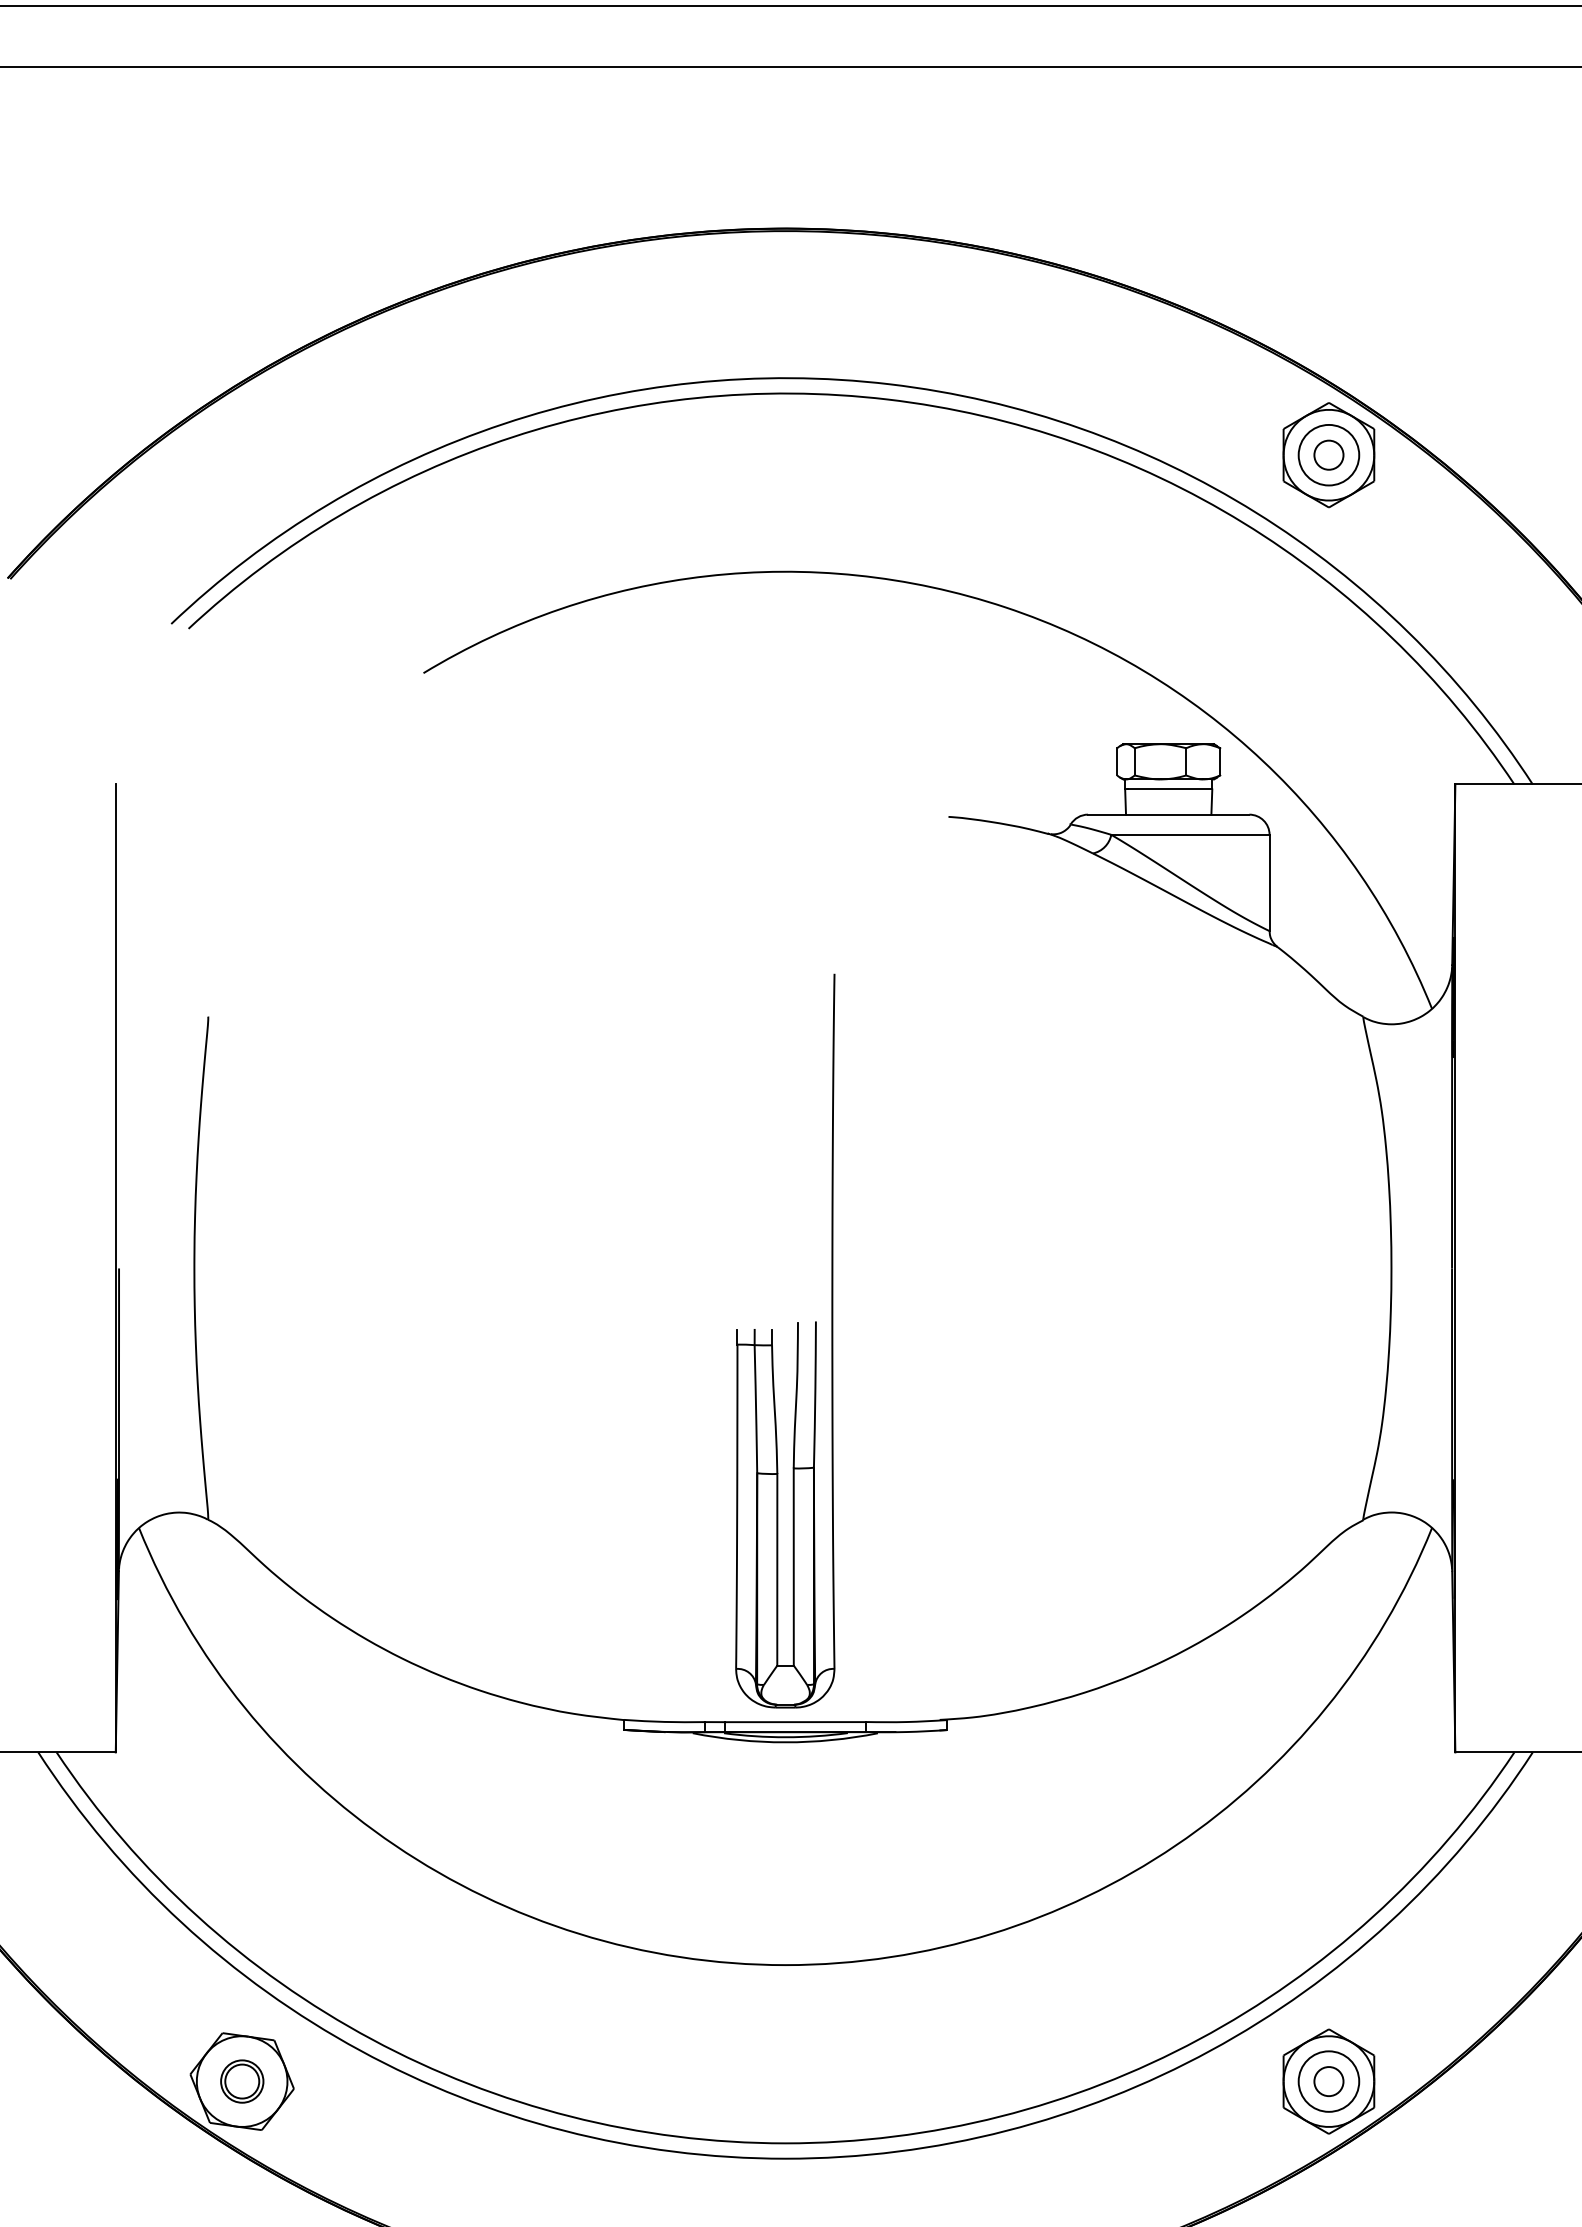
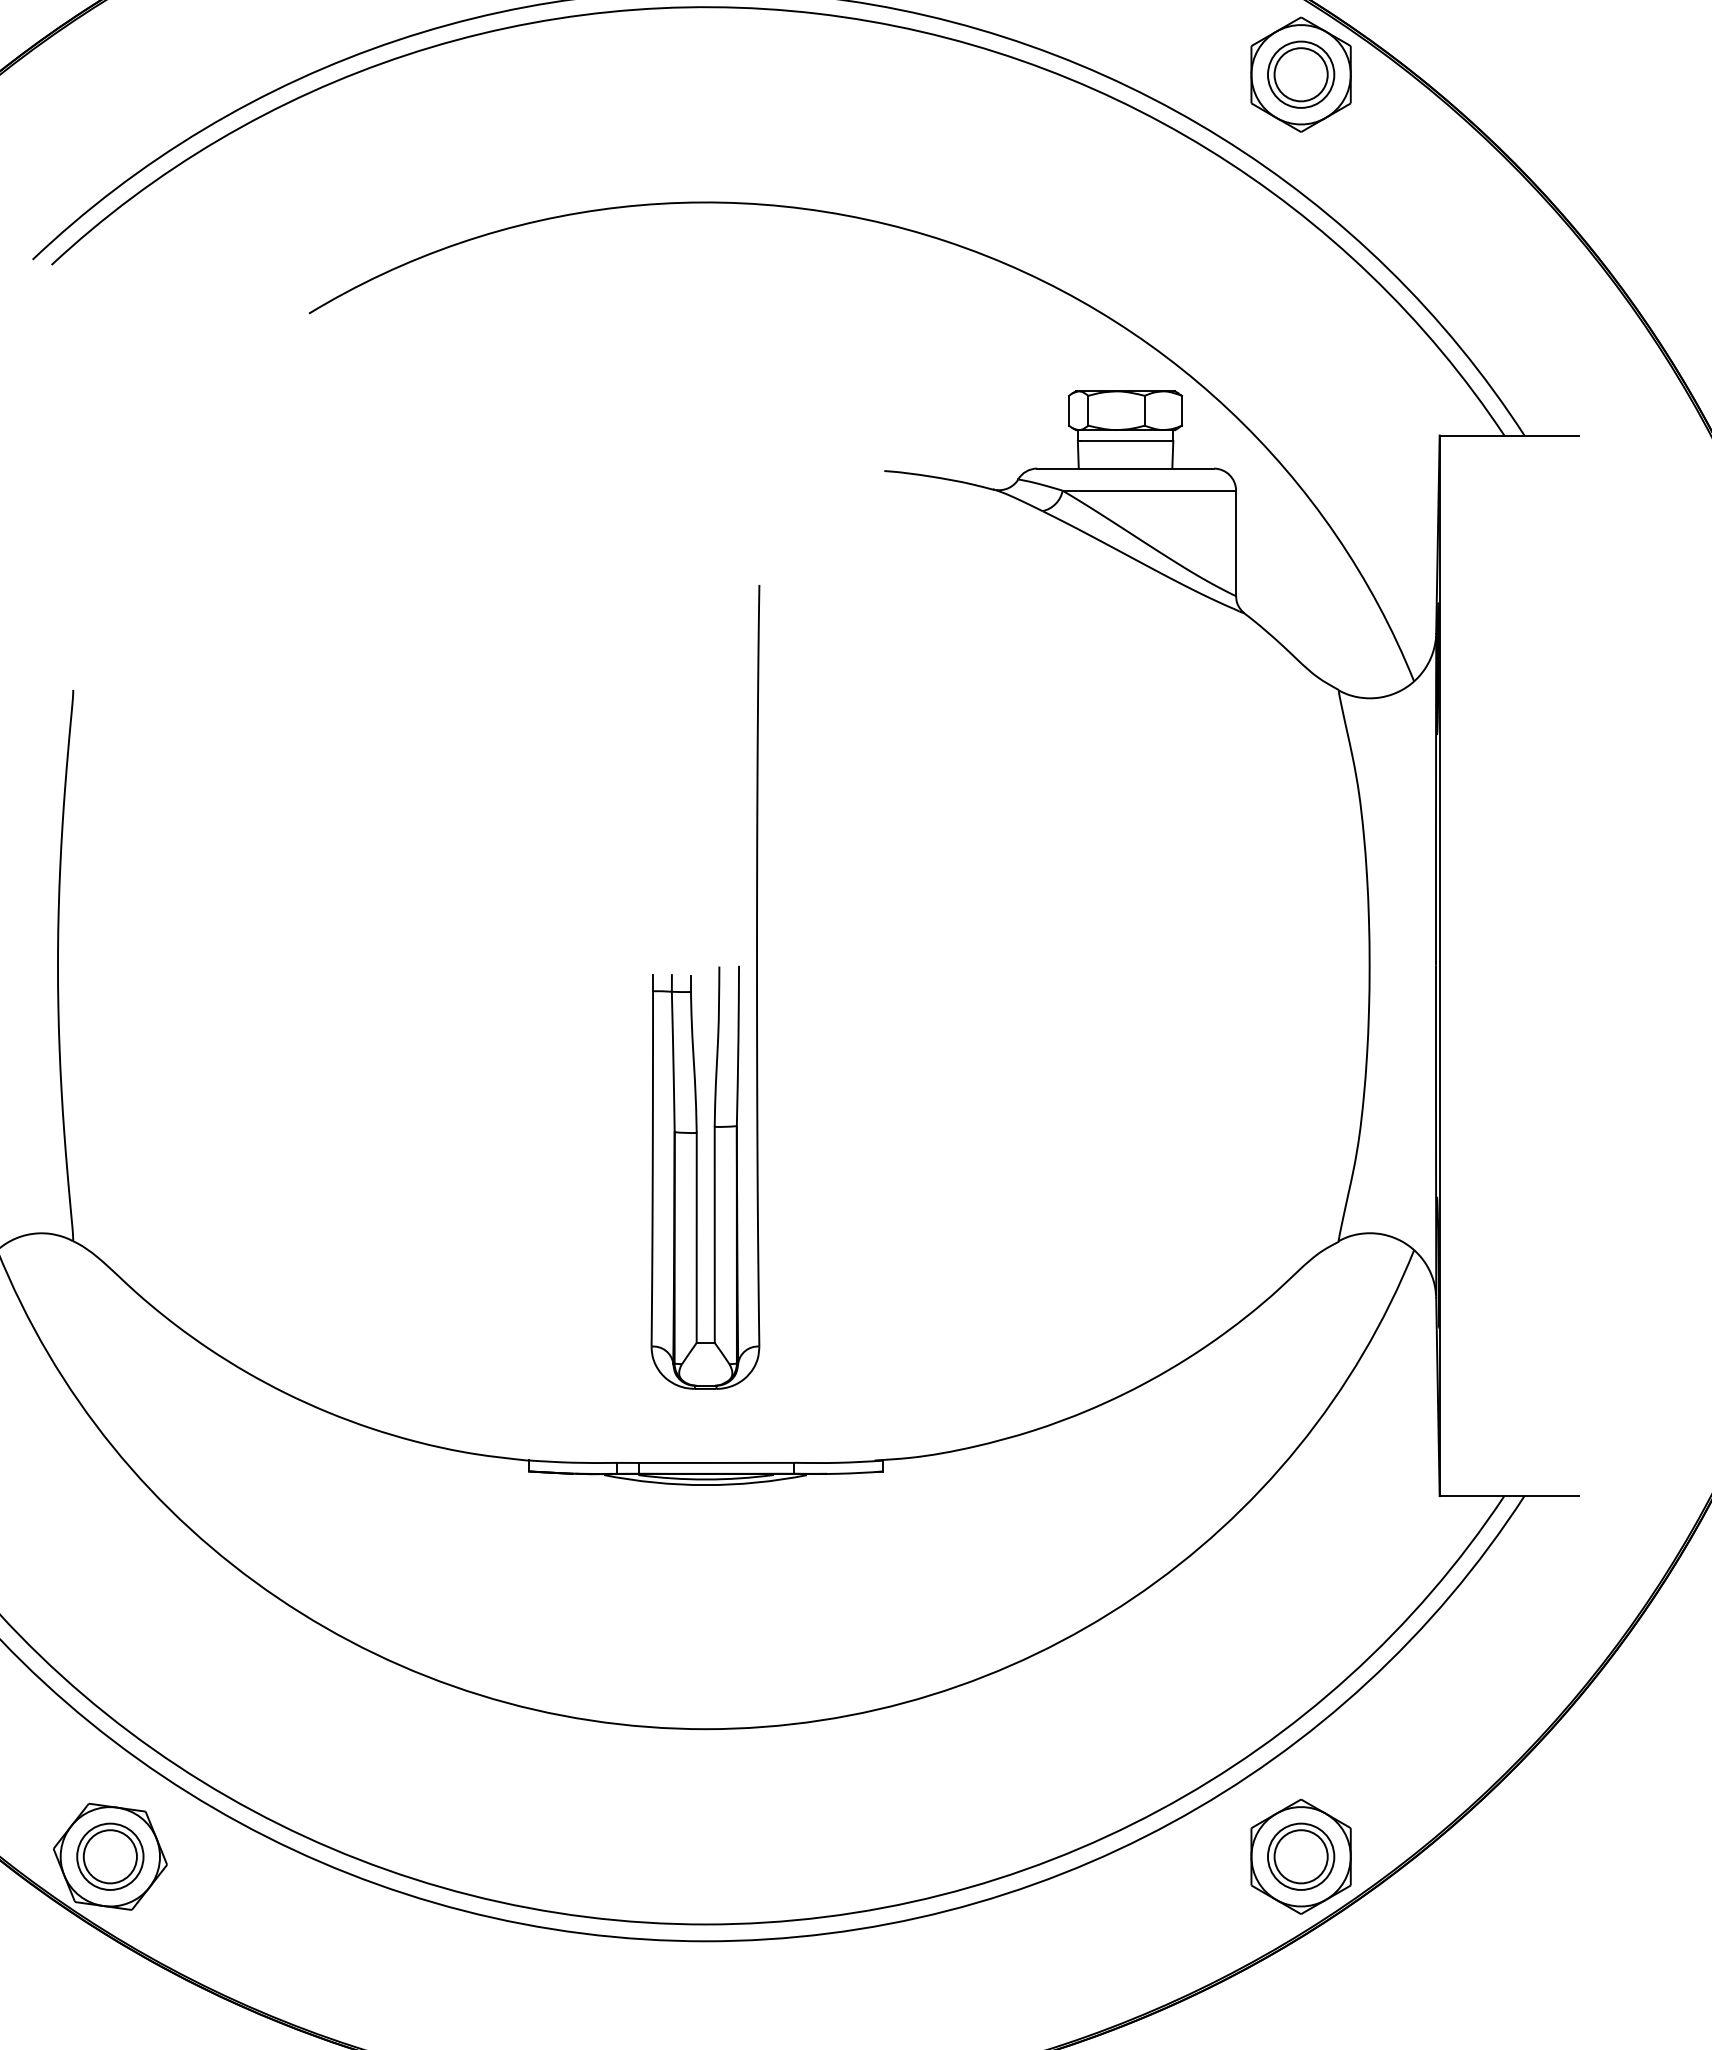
circle: (1328, 454) -> (1300, 73), size x1.67
part: (796, 1344) -> (717, 991), moved
part: (242, 2081) -> (110, 1856), size x1.43
circle: (1328, 2081) -> (1300, 1856), size x1.67

